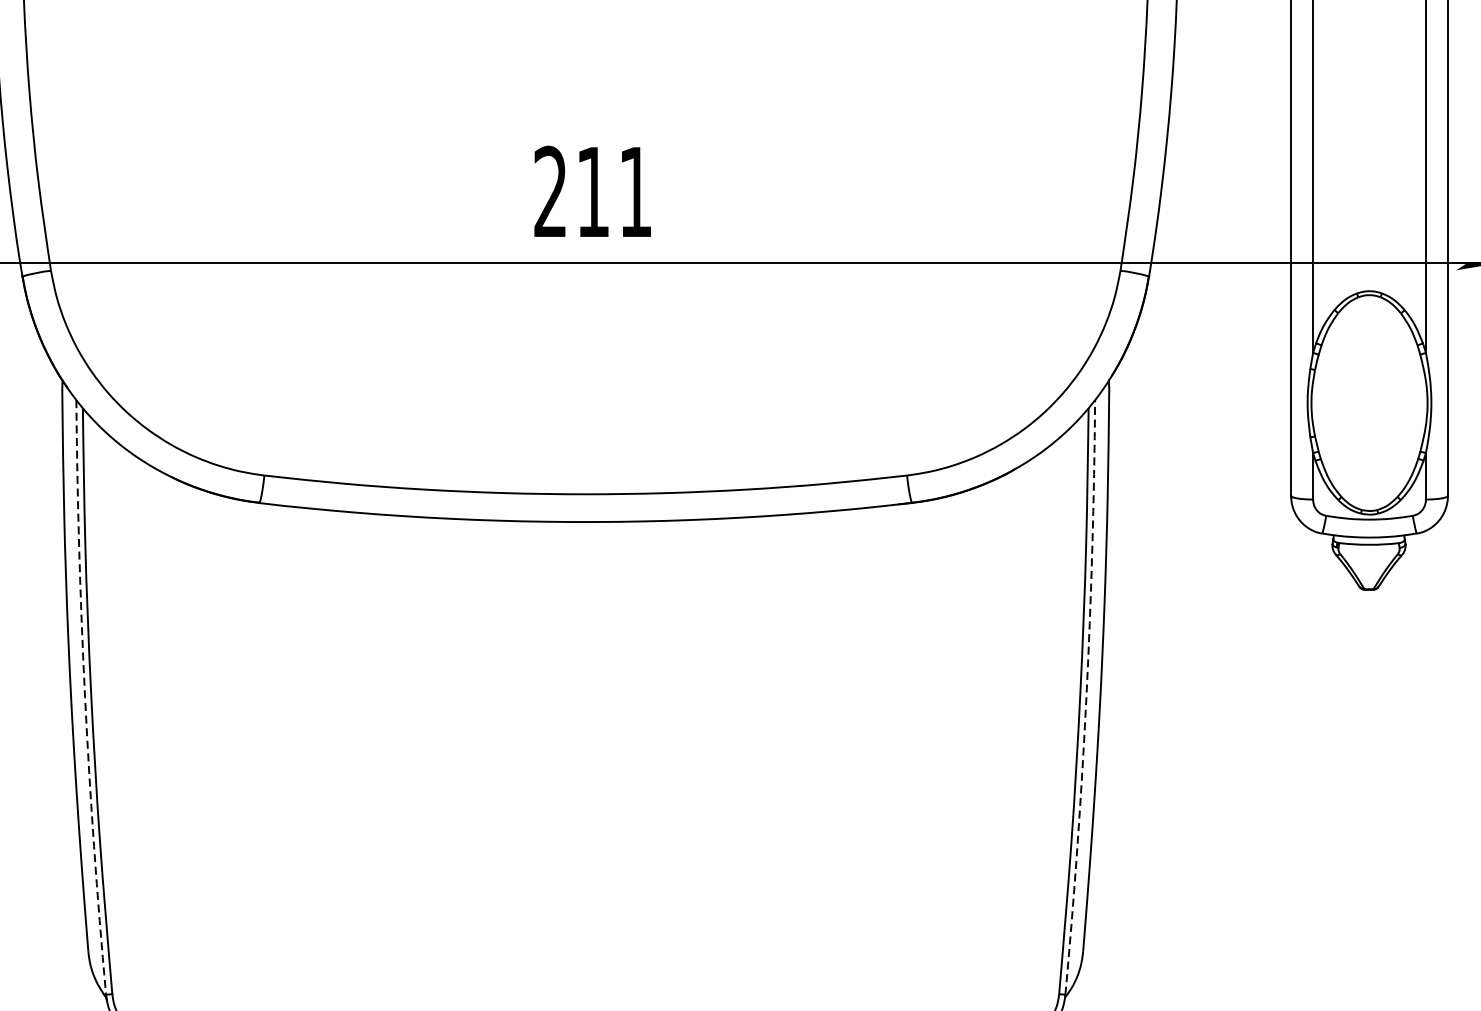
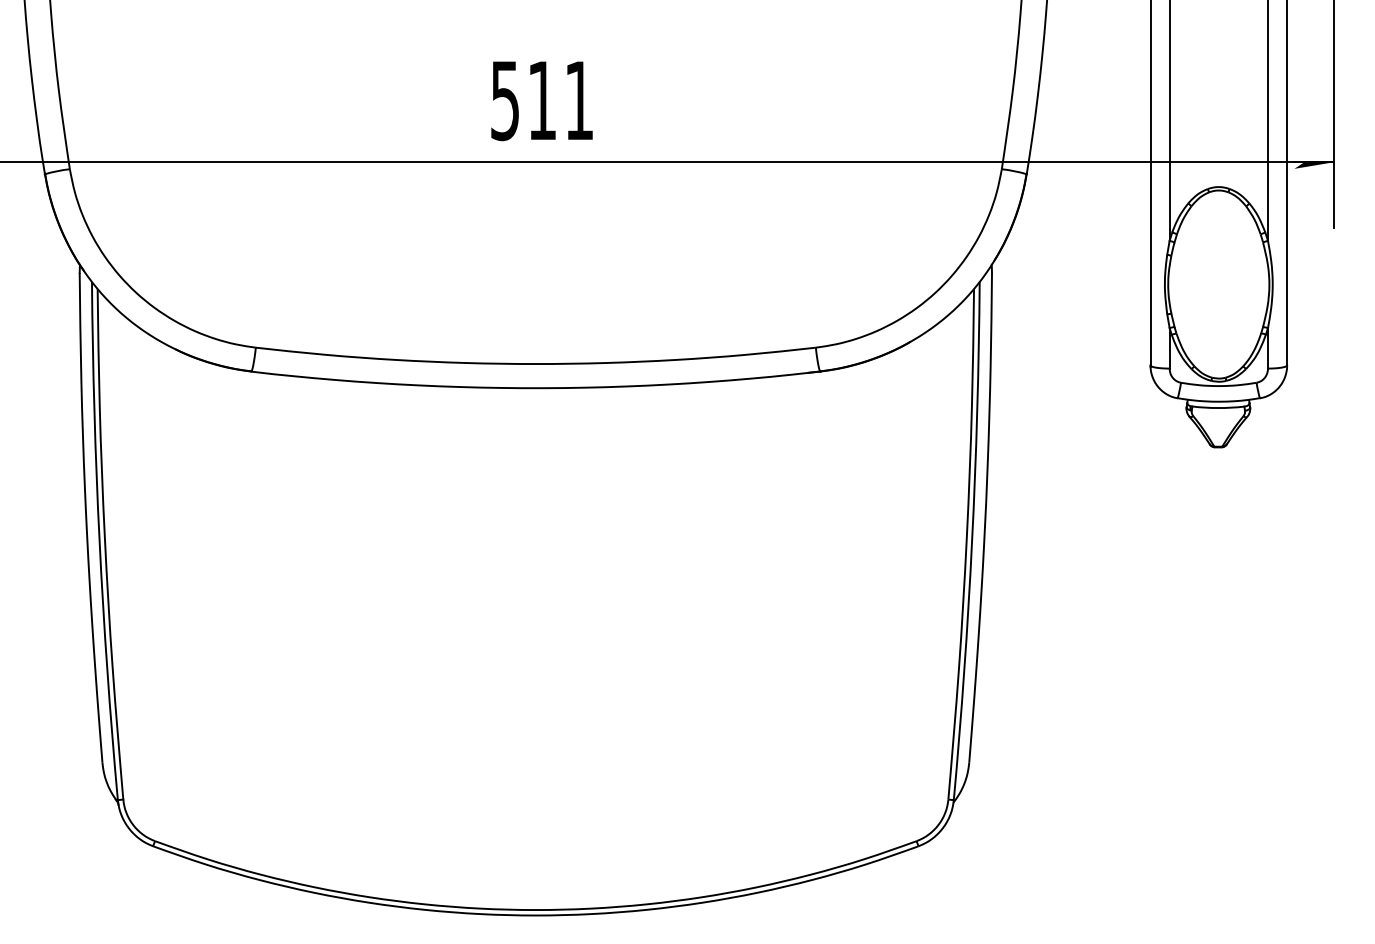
text: (549, 191) -> (504, 100), 211 -> 511
arc: (85, 697) -> (99, 541), dashed -> solid
arc: (1086, 697) -> (972, 541), dashed -> solid

